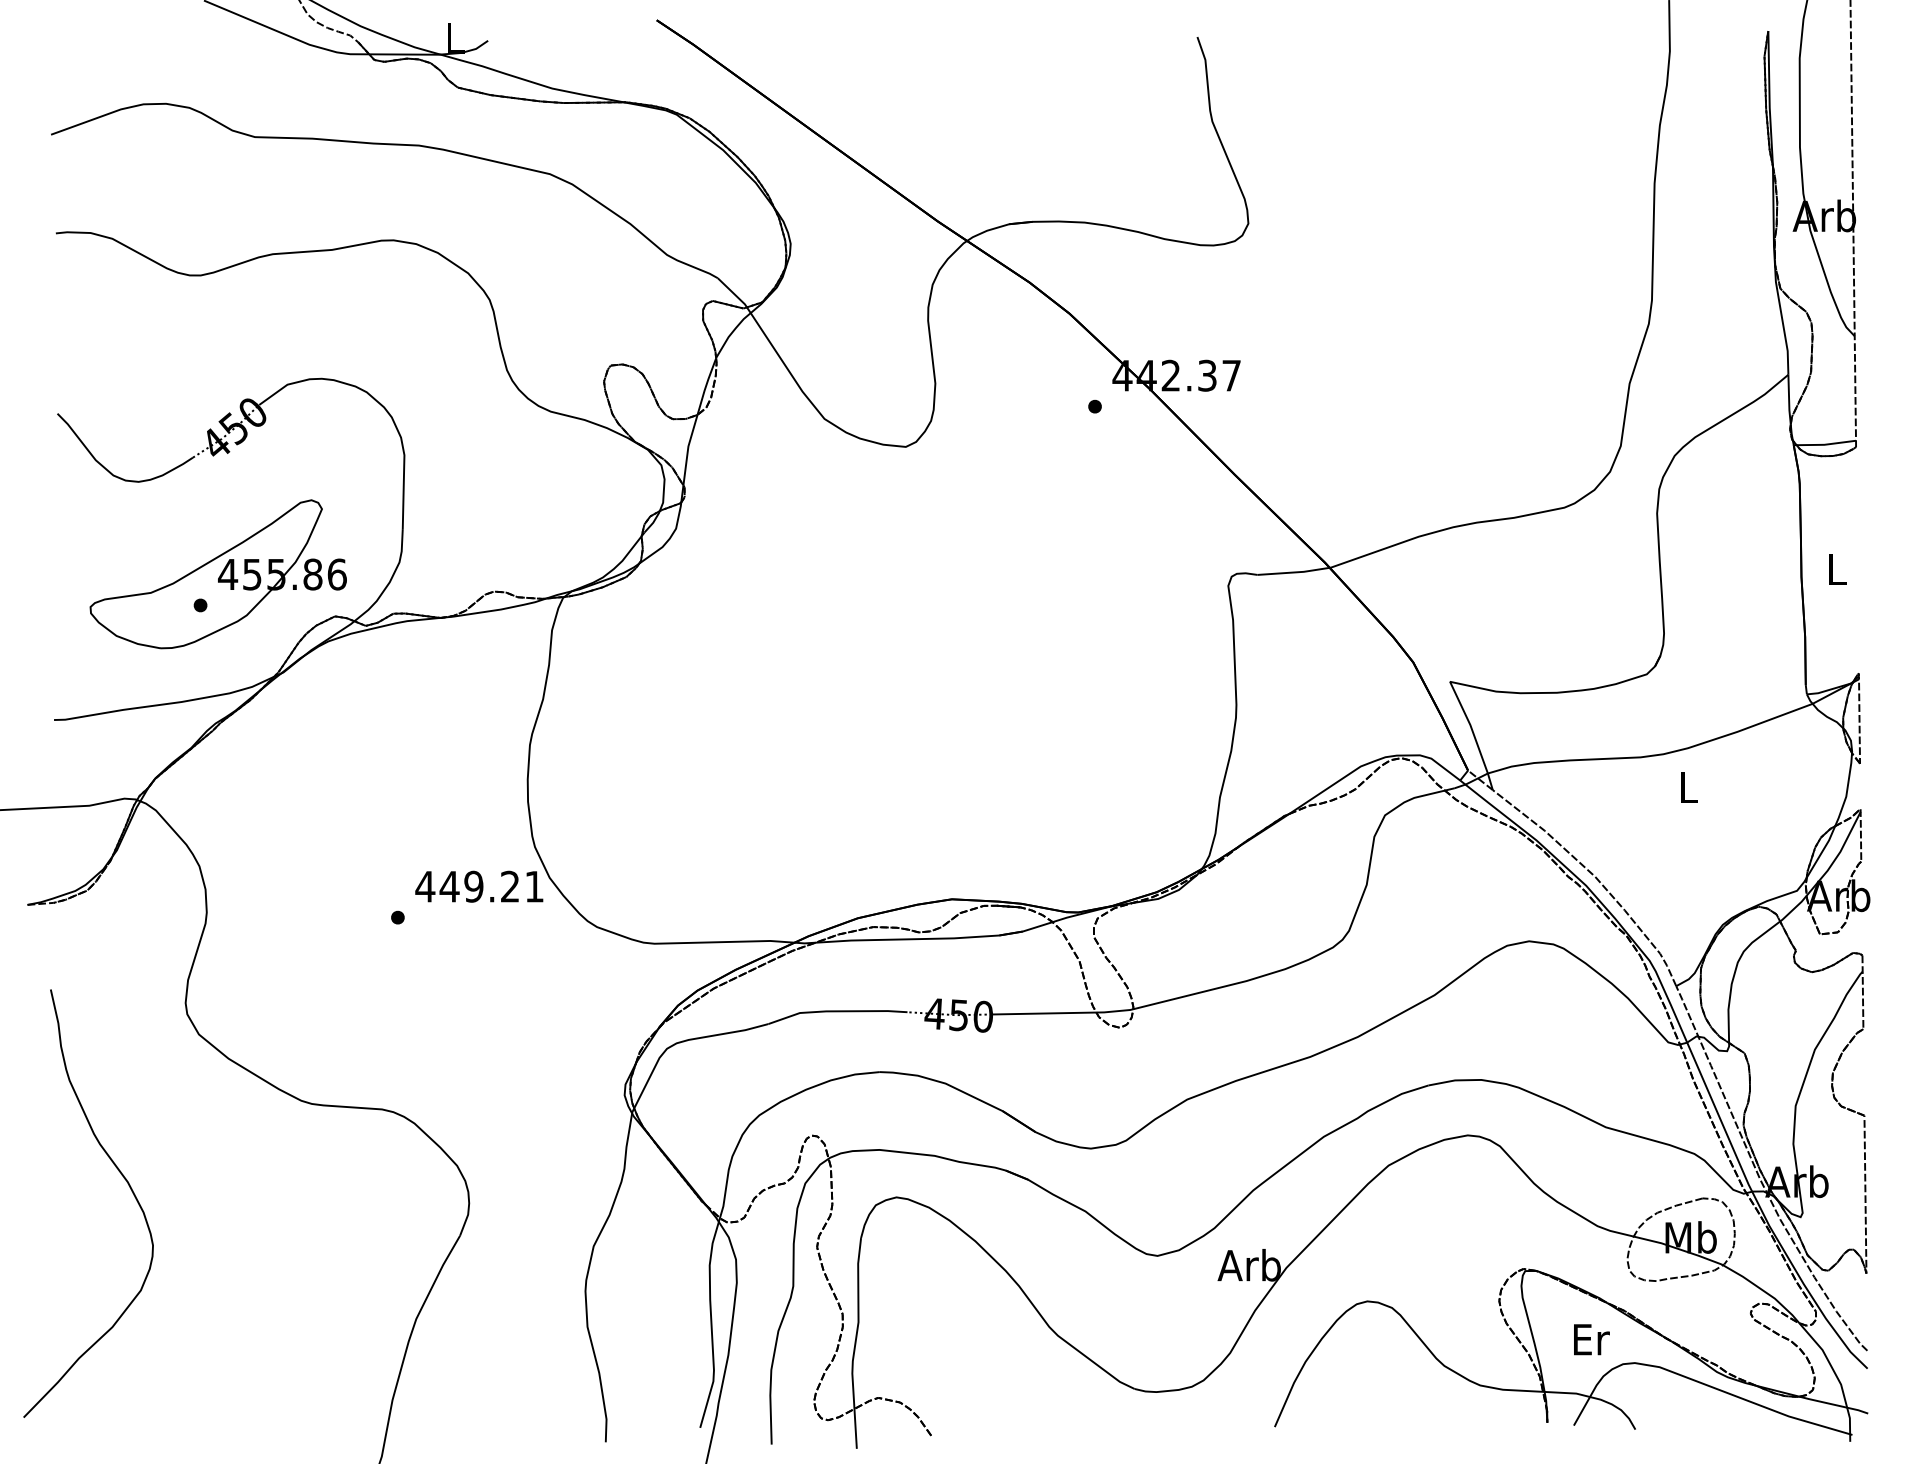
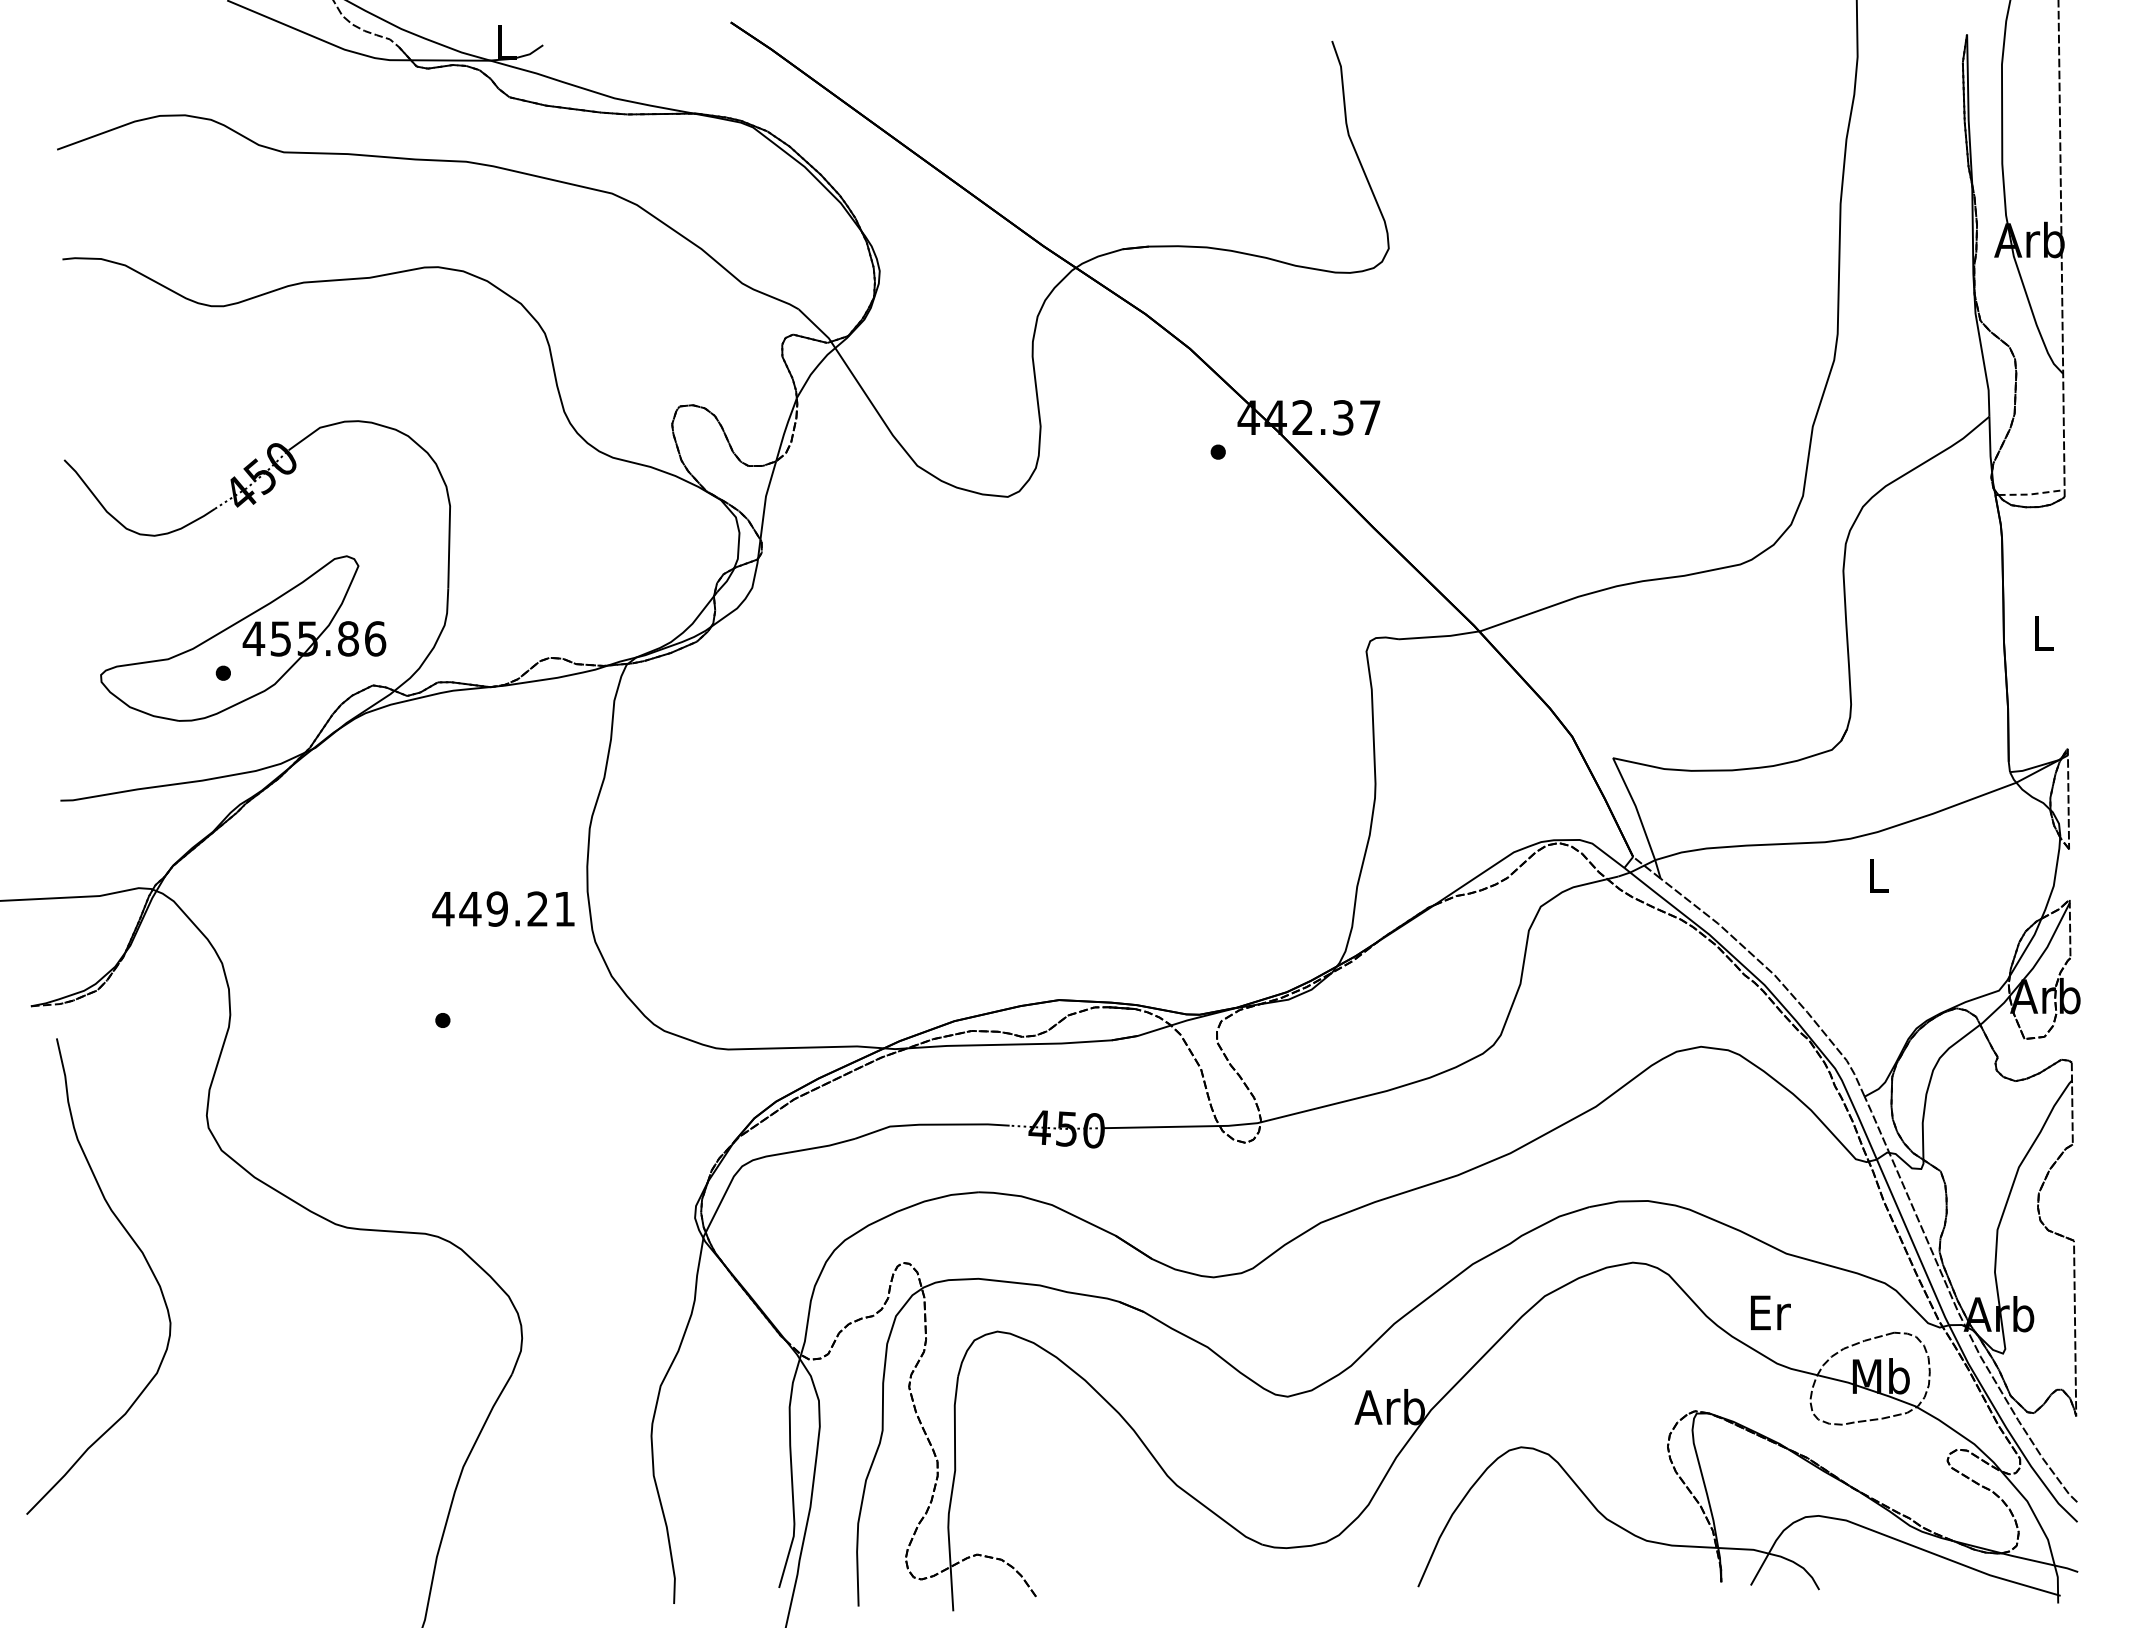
line: (1826, 444) -> (2031, 494), solid -> dashed
text: (479, 886) -> (503, 908), moved
curve: (122, 1176) -> (136, 1246), moved
text: (1591, 1339) -> (1770, 1312), moved

